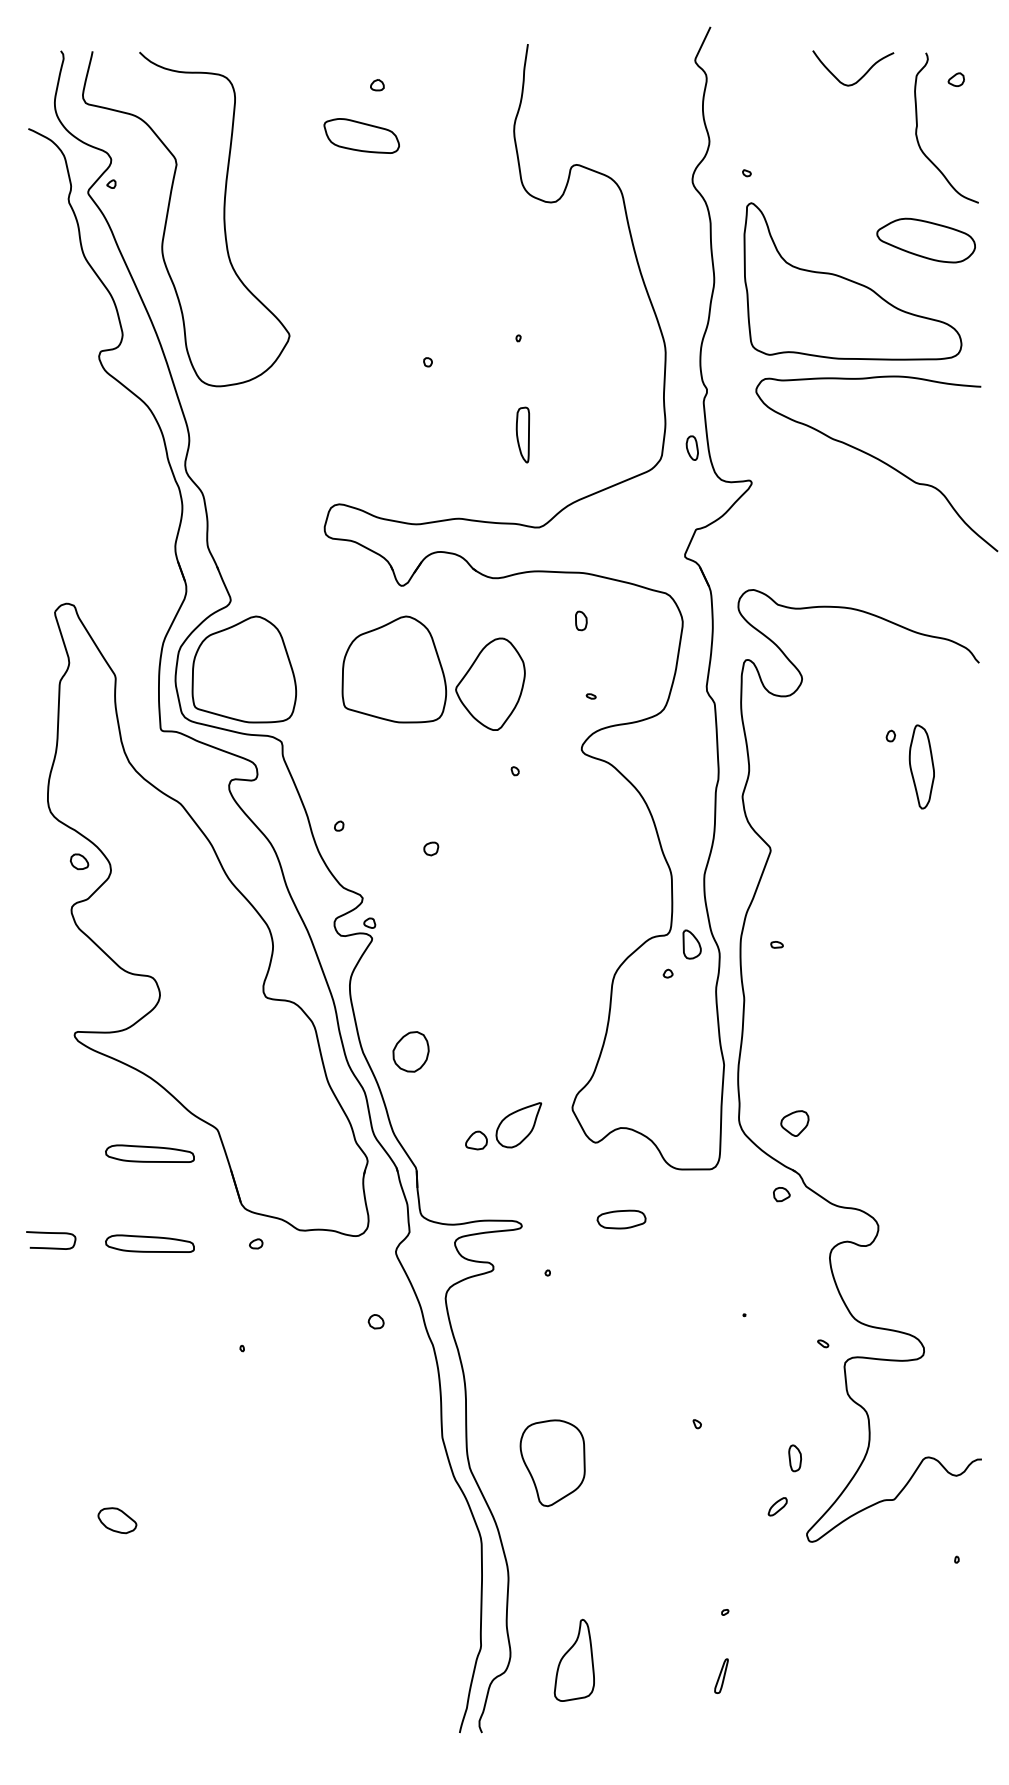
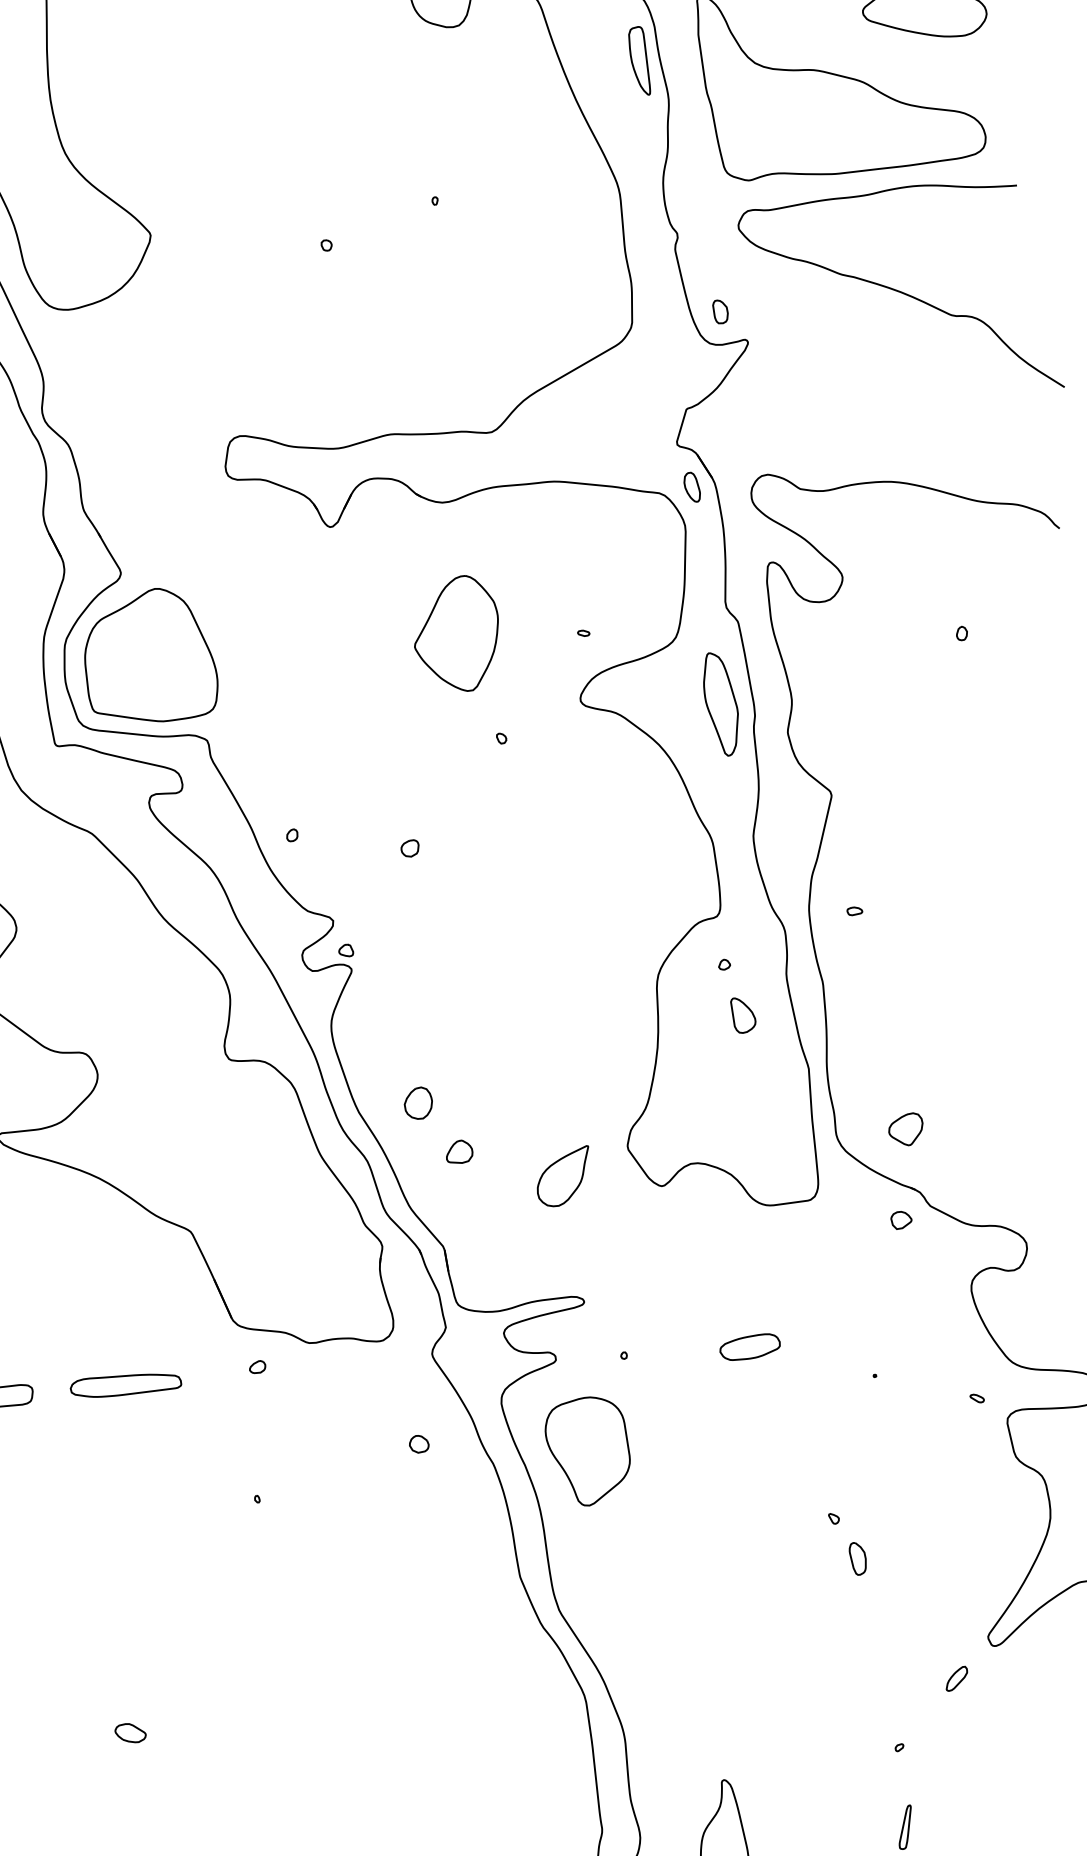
part: (522, 434) -> (638, 60), moved
part: (691, 447) -> (690, 486), moved
part: (581, 620) -> (720, 311), moved
part: (394, 669) -> (335, 632), removed
part: (921, 766) -> (720, 703), moved
part: (691, 944) -> (742, 1015), moved
part: (411, 1051) -> (418, 1103), size x0.62
part: (476, 1140) -> (459, 1152), moved
part: (149, 1153) -> (110, 1272), removed
part: (621, 1219) -> (750, 1347), moved
part: (794, 1458) -> (857, 1559), moved
part: (552, 1463) -> (588, 1451), moved
part: (777, 1506) -> (956, 1678), moved
part: (117, 1520) -> (130, 1732), size x0.62

